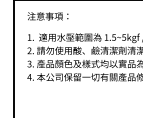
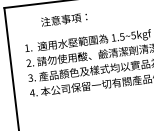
text: (47, 16) -> (63, 19), moved

